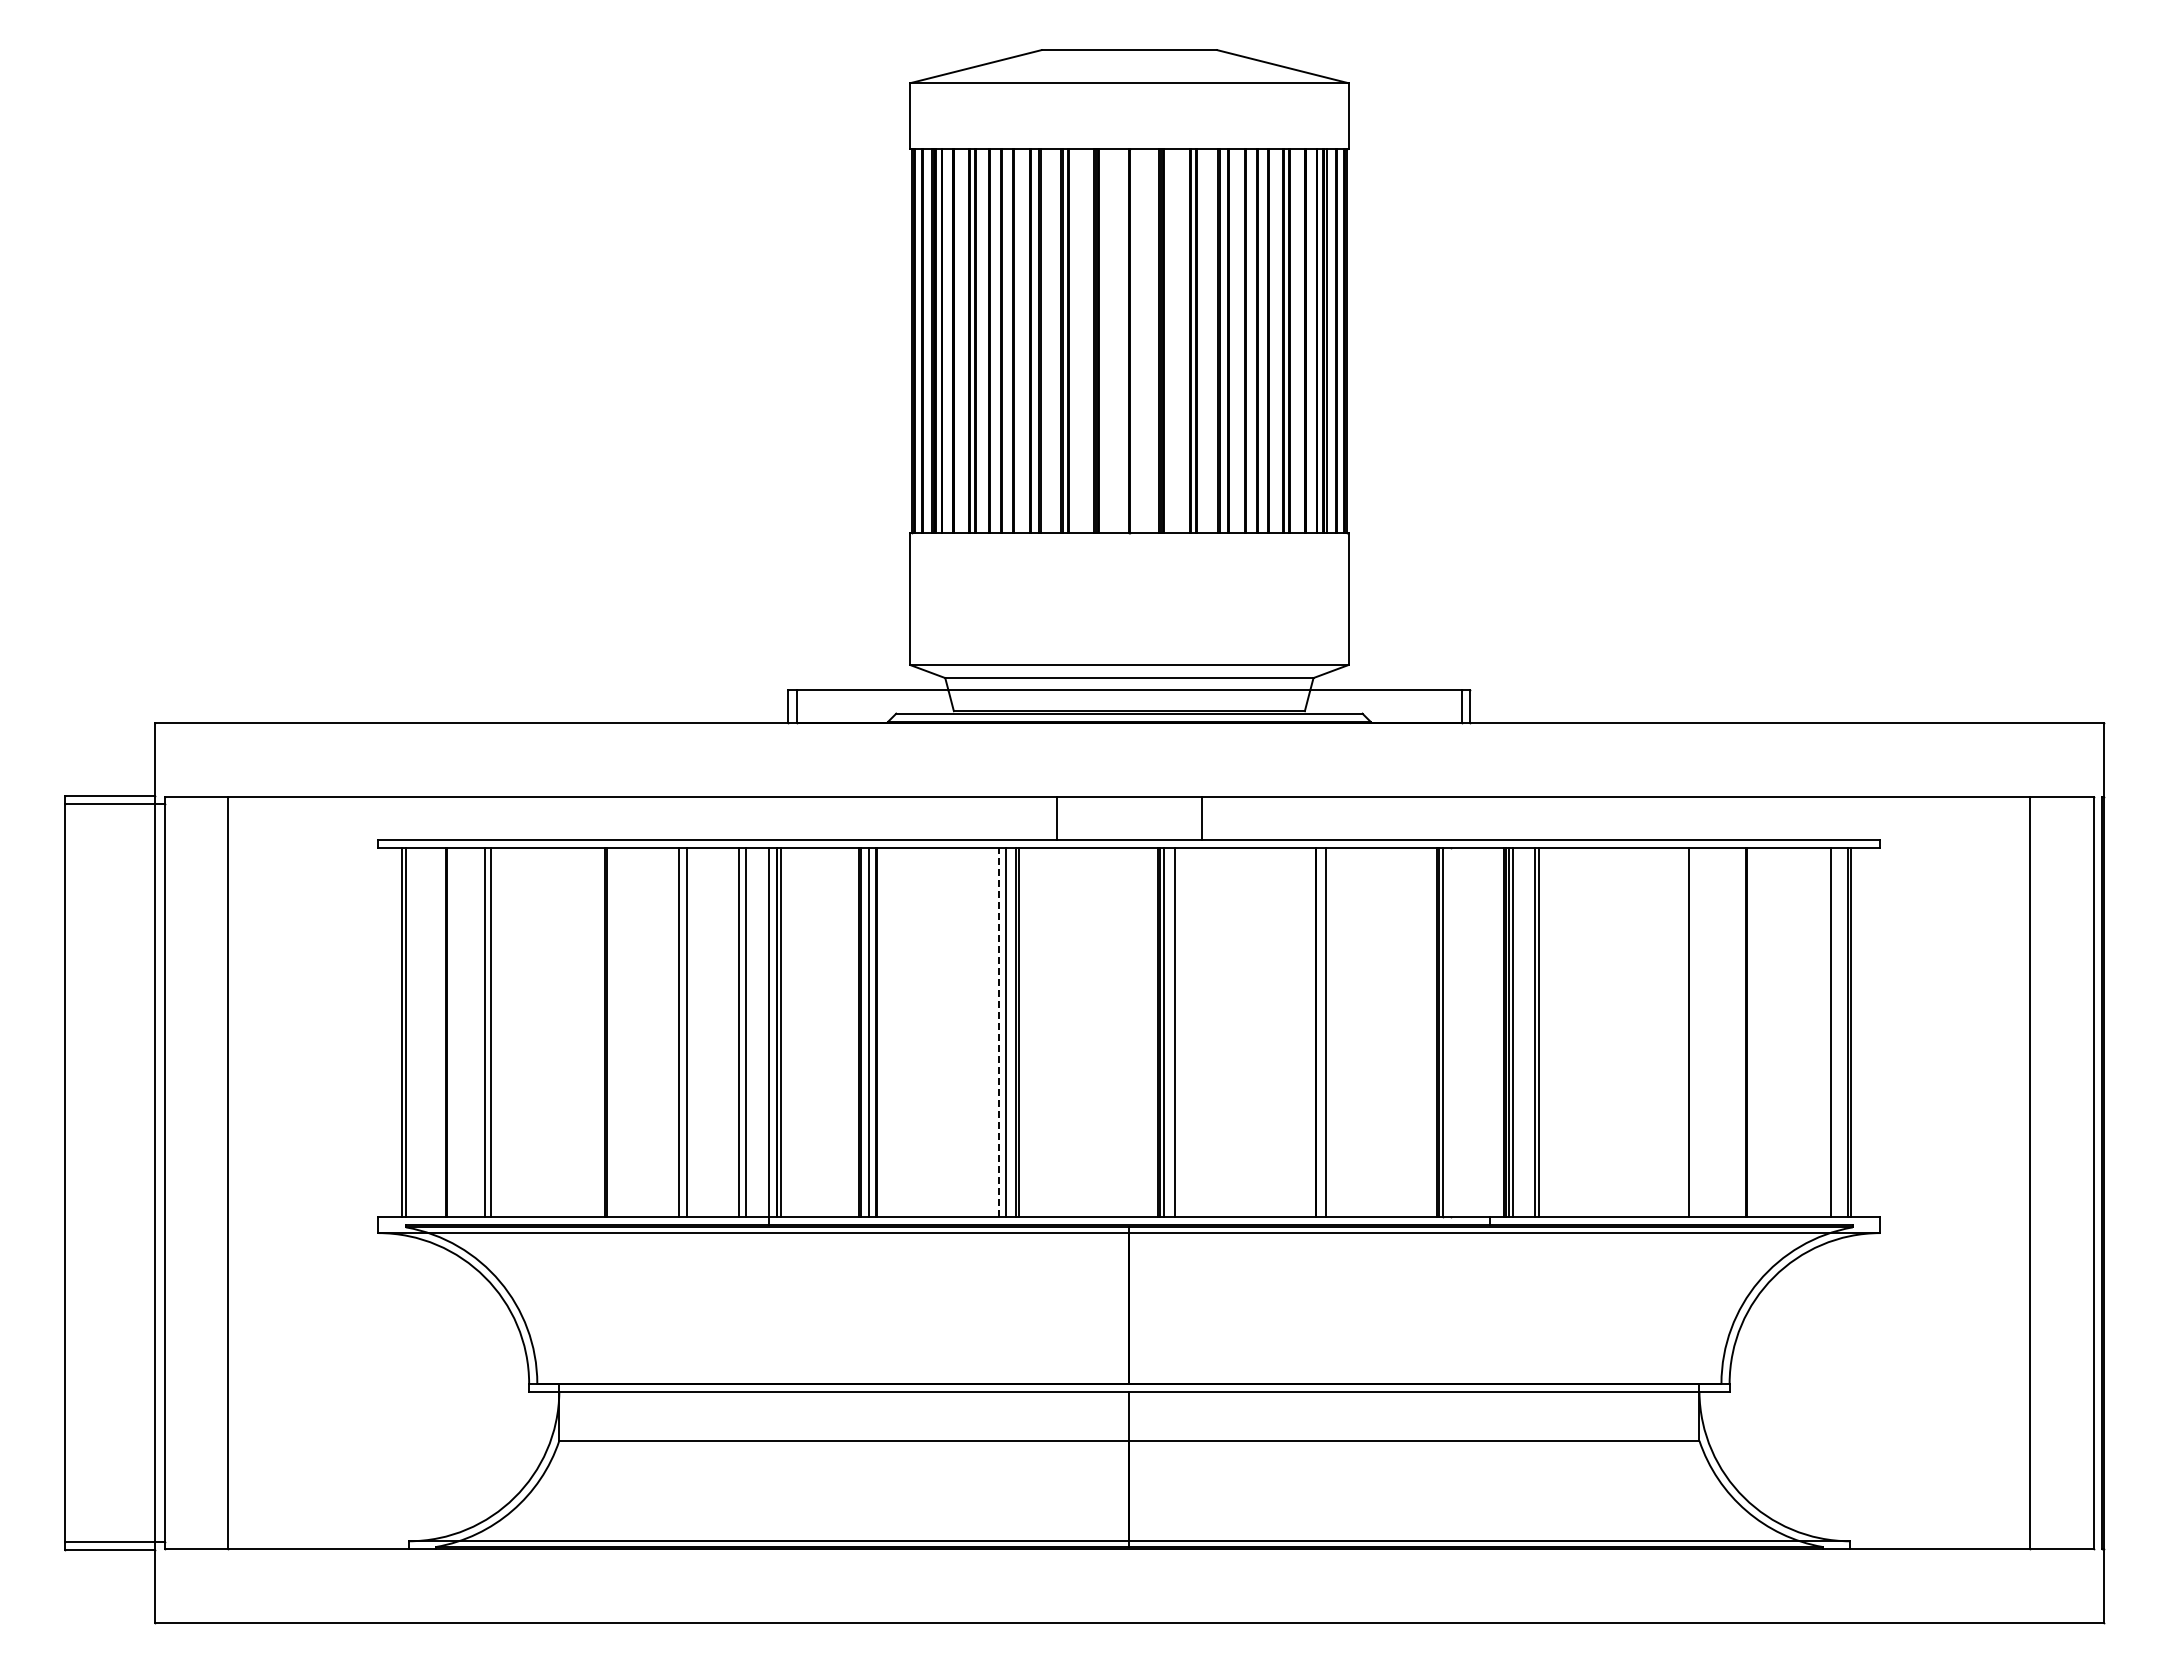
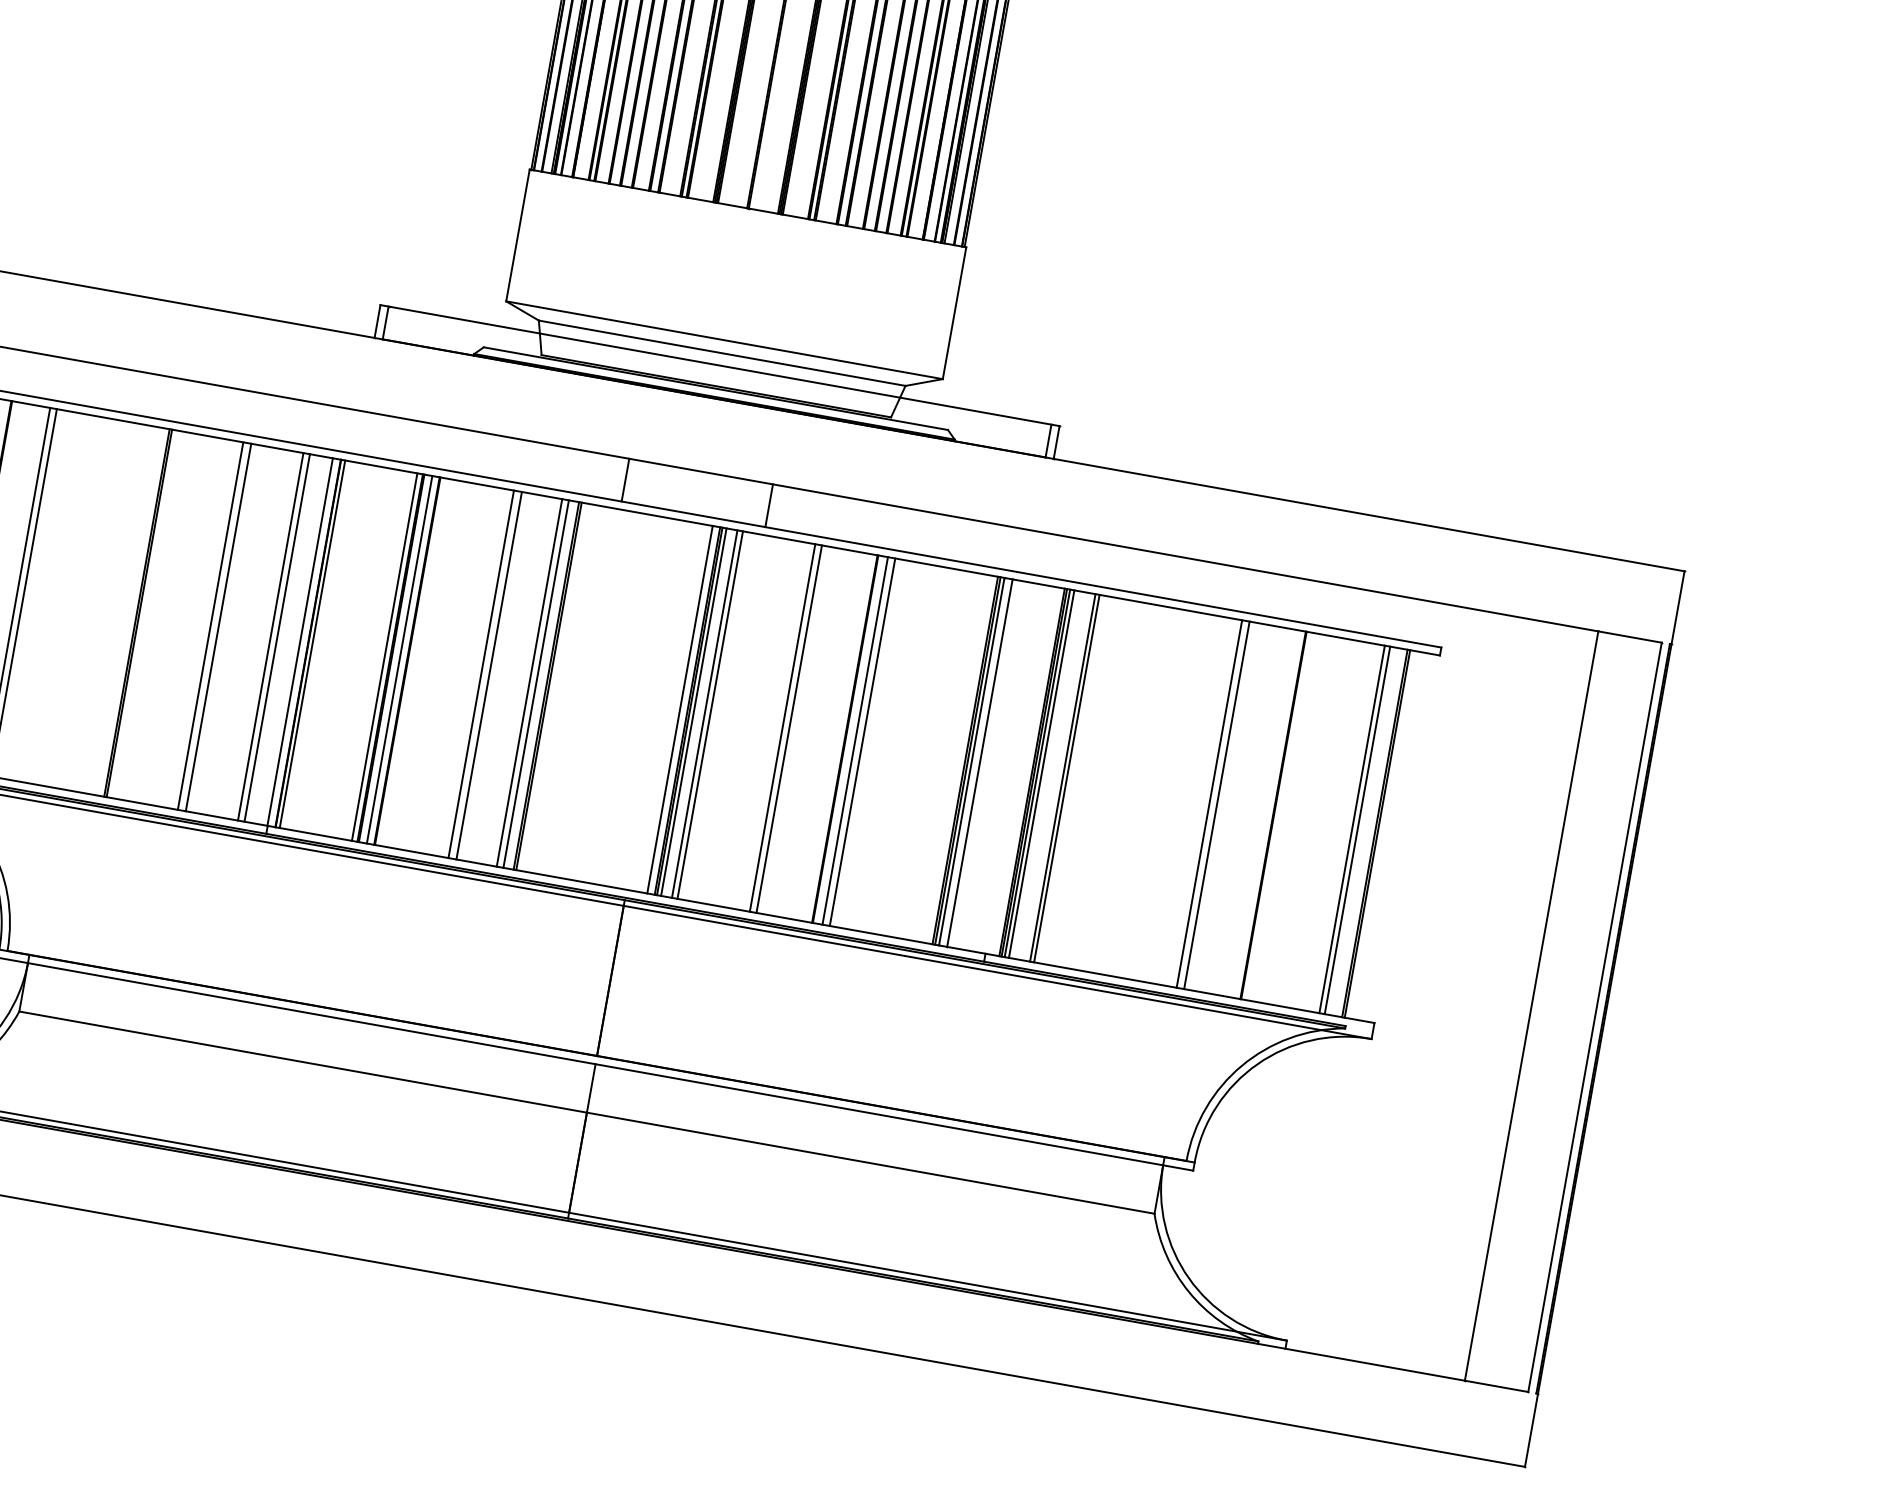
line: (853, 1031) -> (384, 656), added
line: (950, 1031) -> (481, 673), added
line: (958, 1031) -> (489, 674), added
line: (1150, 1031) -> (680, 708), added
line: (1180, 1031) -> (710, 714), added
line: (1253, 1031) -> (783, 727), added
line: (1259, 1031) -> (789, 728), added
line: (1333, 1031) -> (862, 741), added
line: (1451, 1031) -> (980, 762), added
line: (1681, 1031) -> (1209, 803), added
line: (1825, 1031) -> (1352, 828), added
line: (998, 1032) -> (529, 682), dashed -> solid

